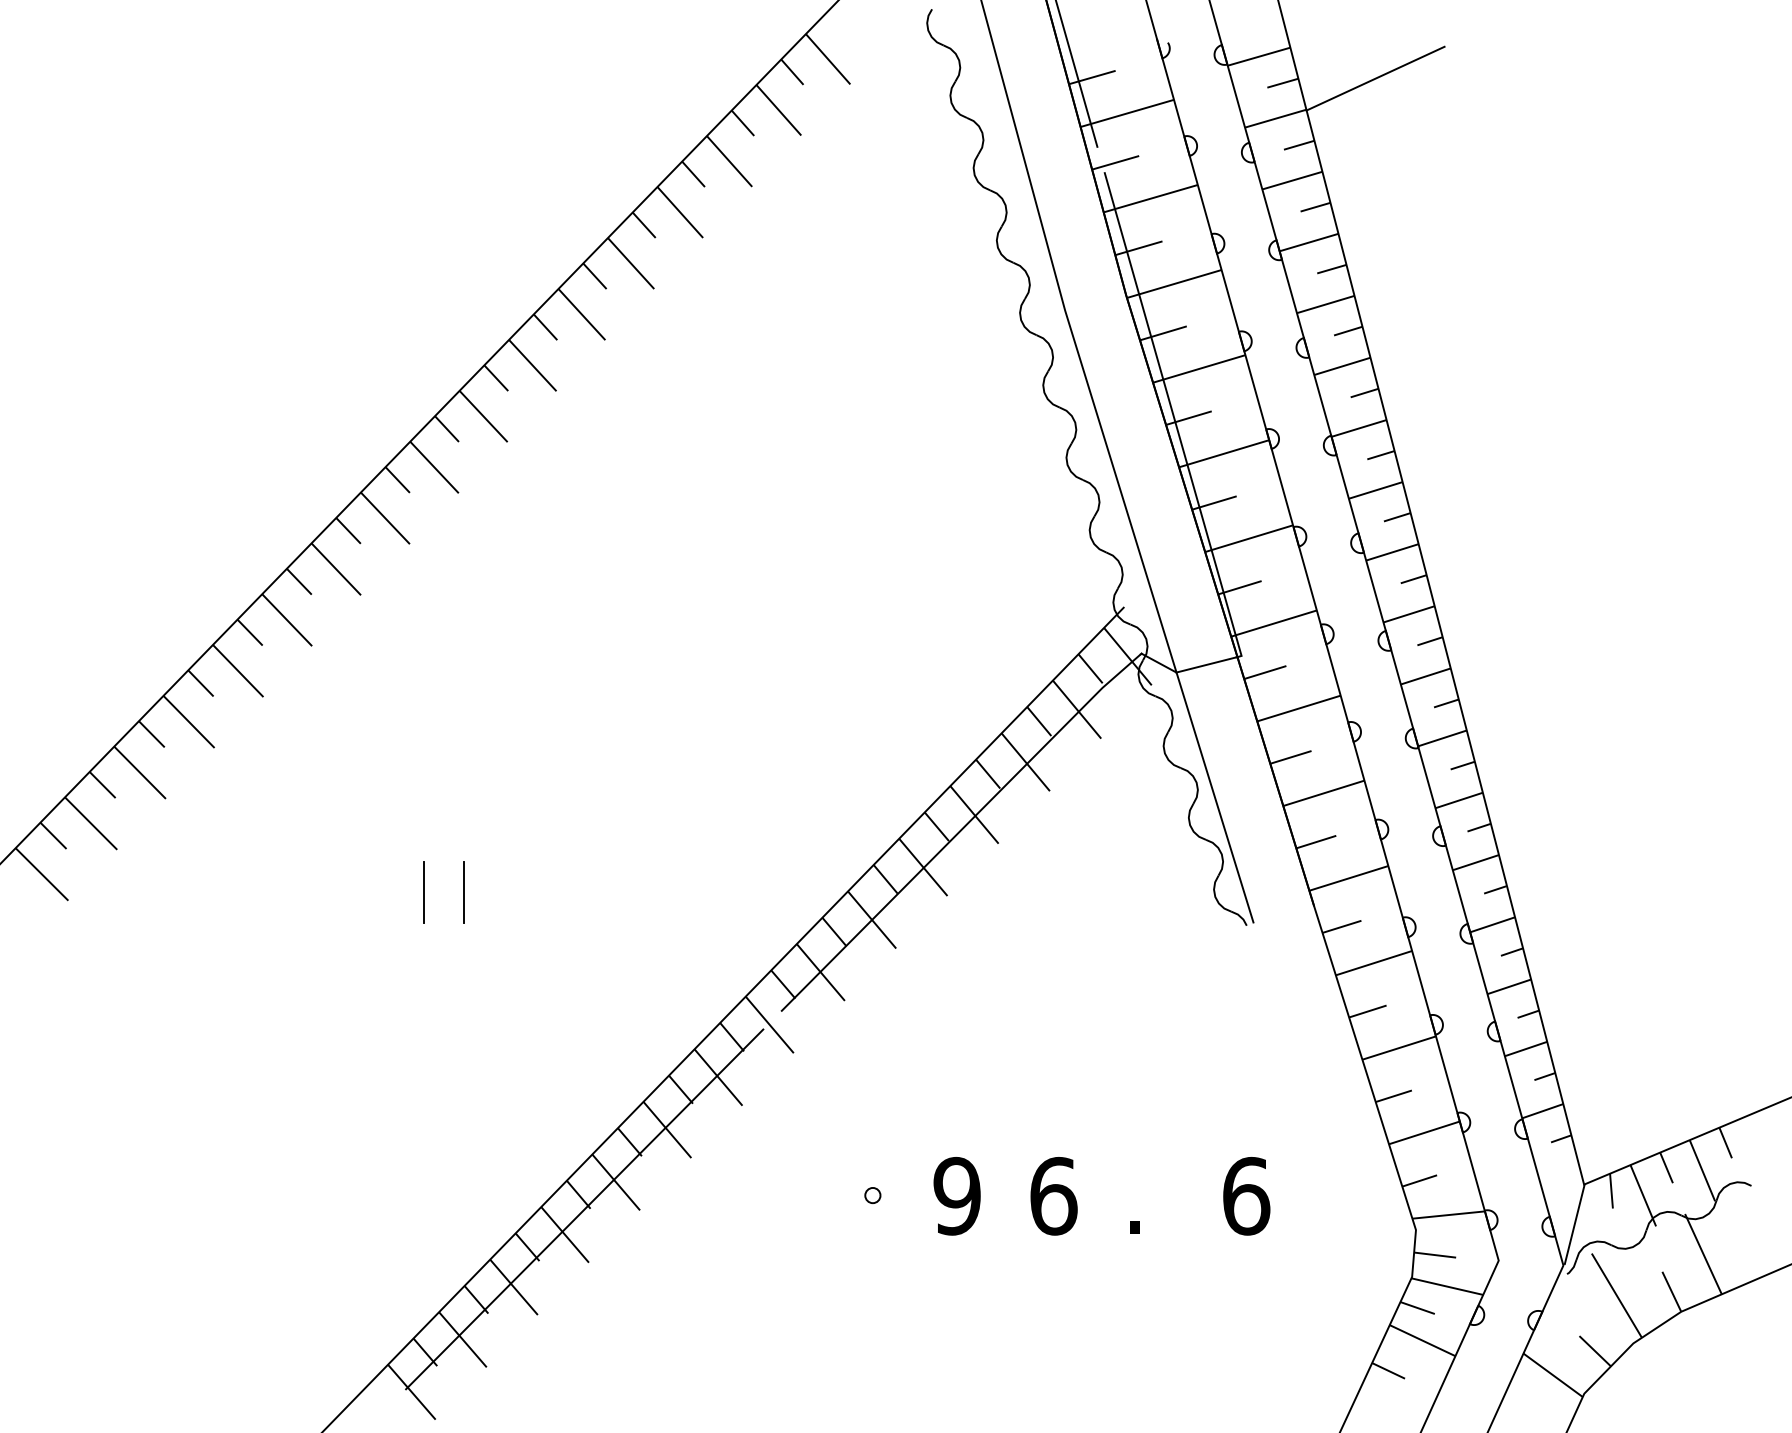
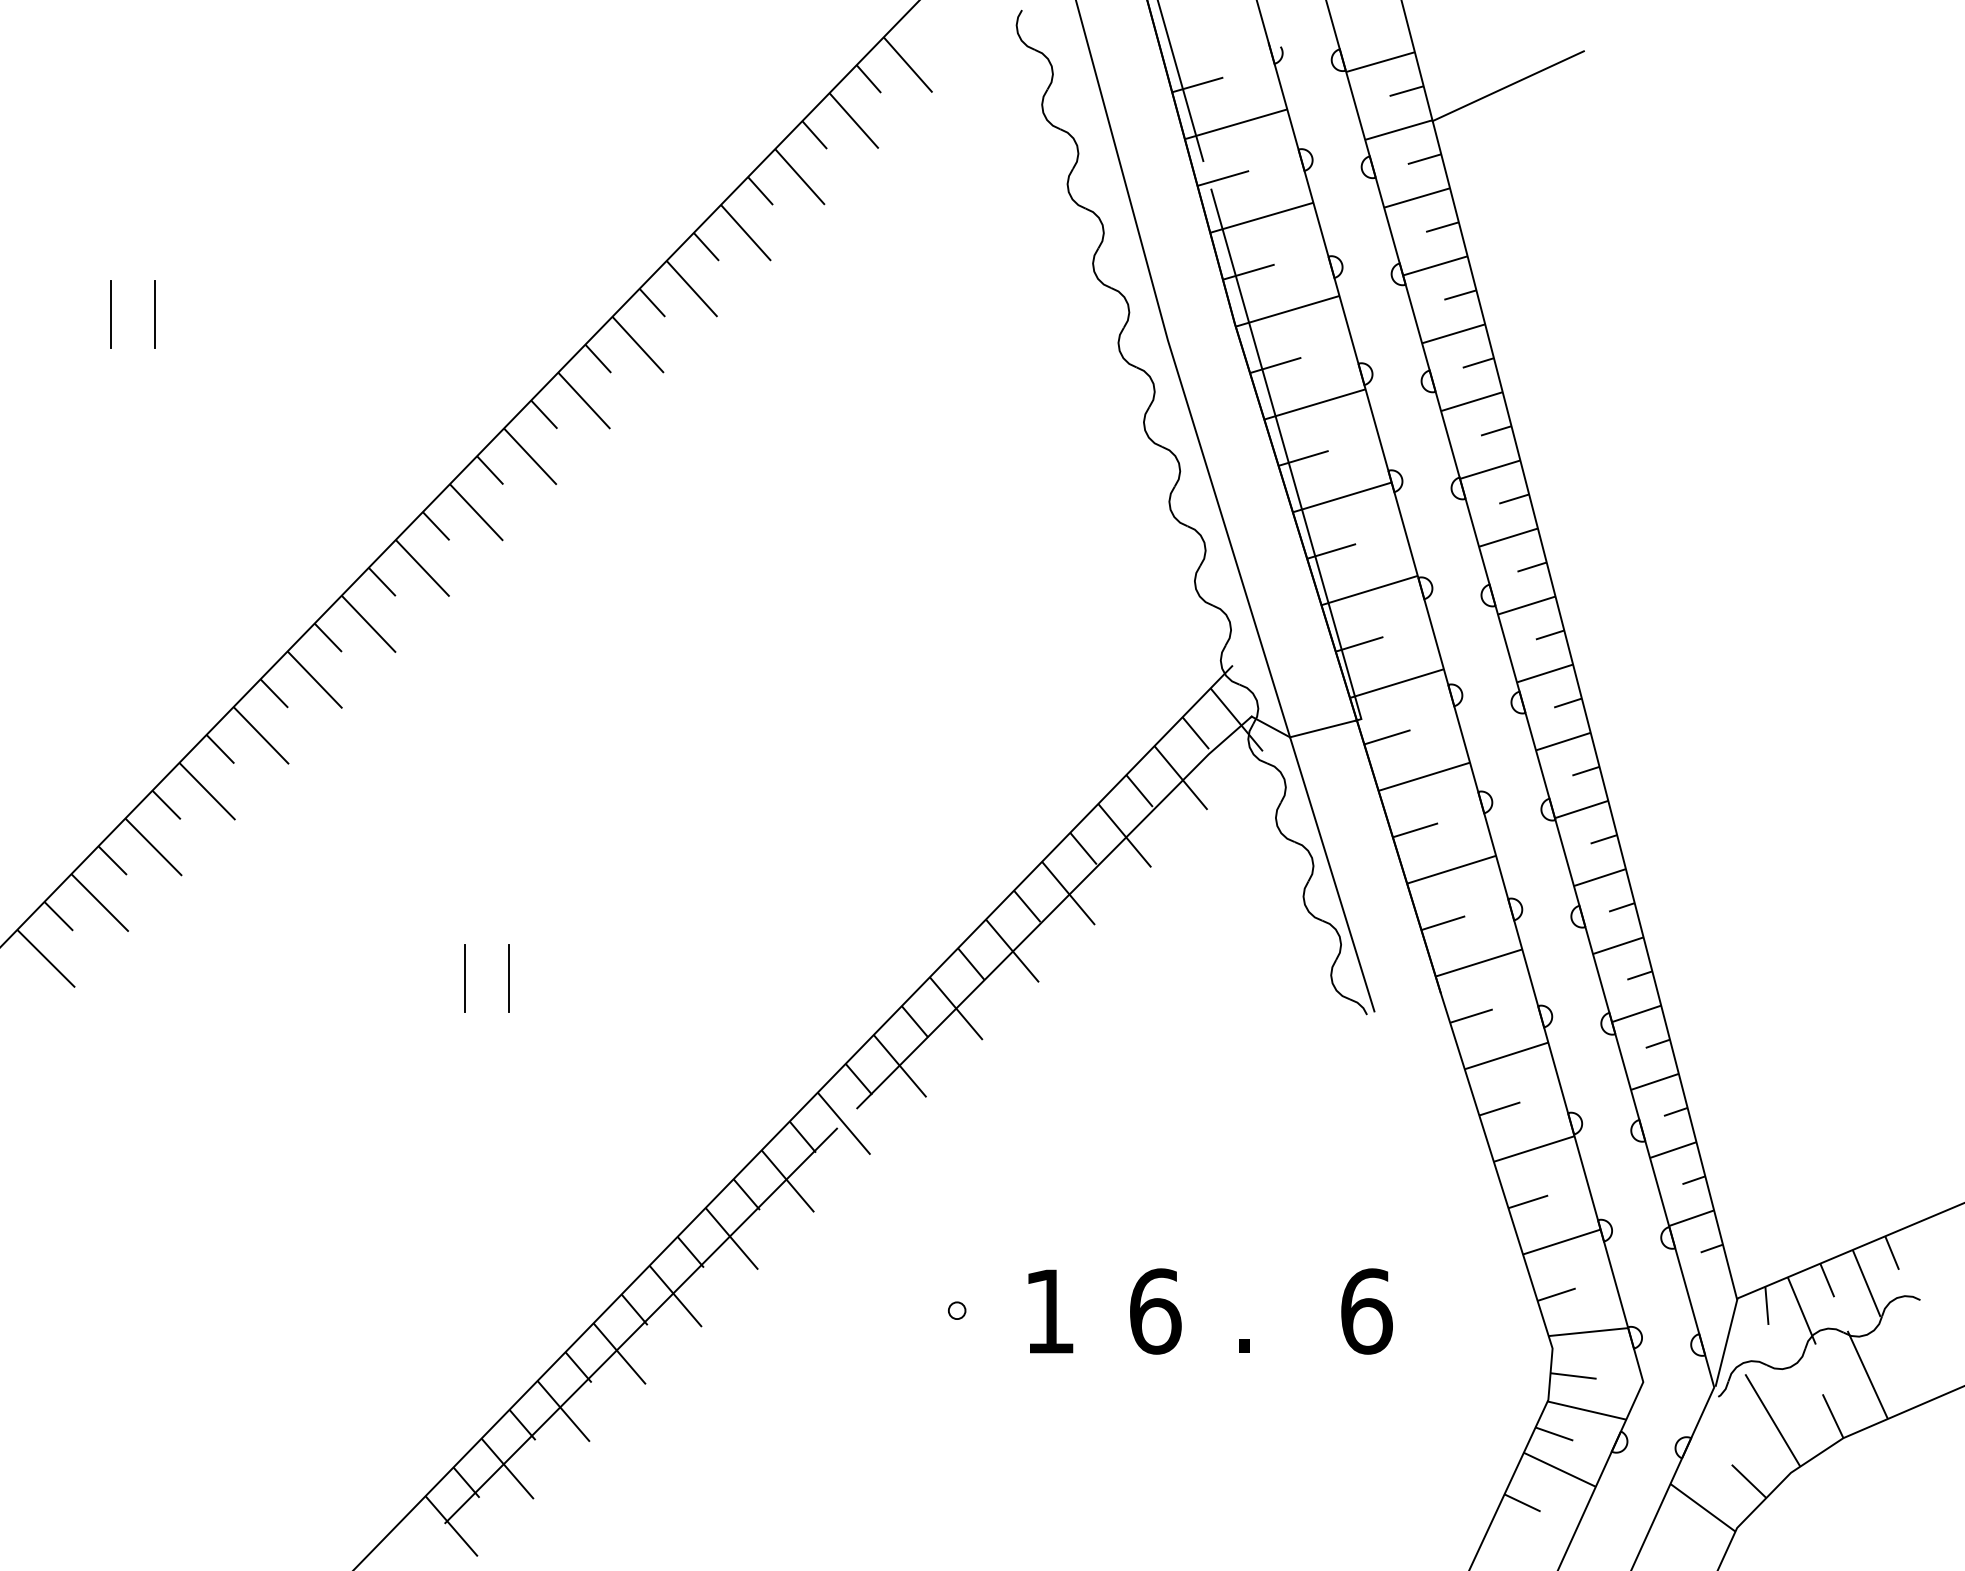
line: (100, 285) -> (110, 313), added
line: (141, 285) -> (155, 313), added
text: (957, 1196) -> (1049, 1311), 9 -> 1

